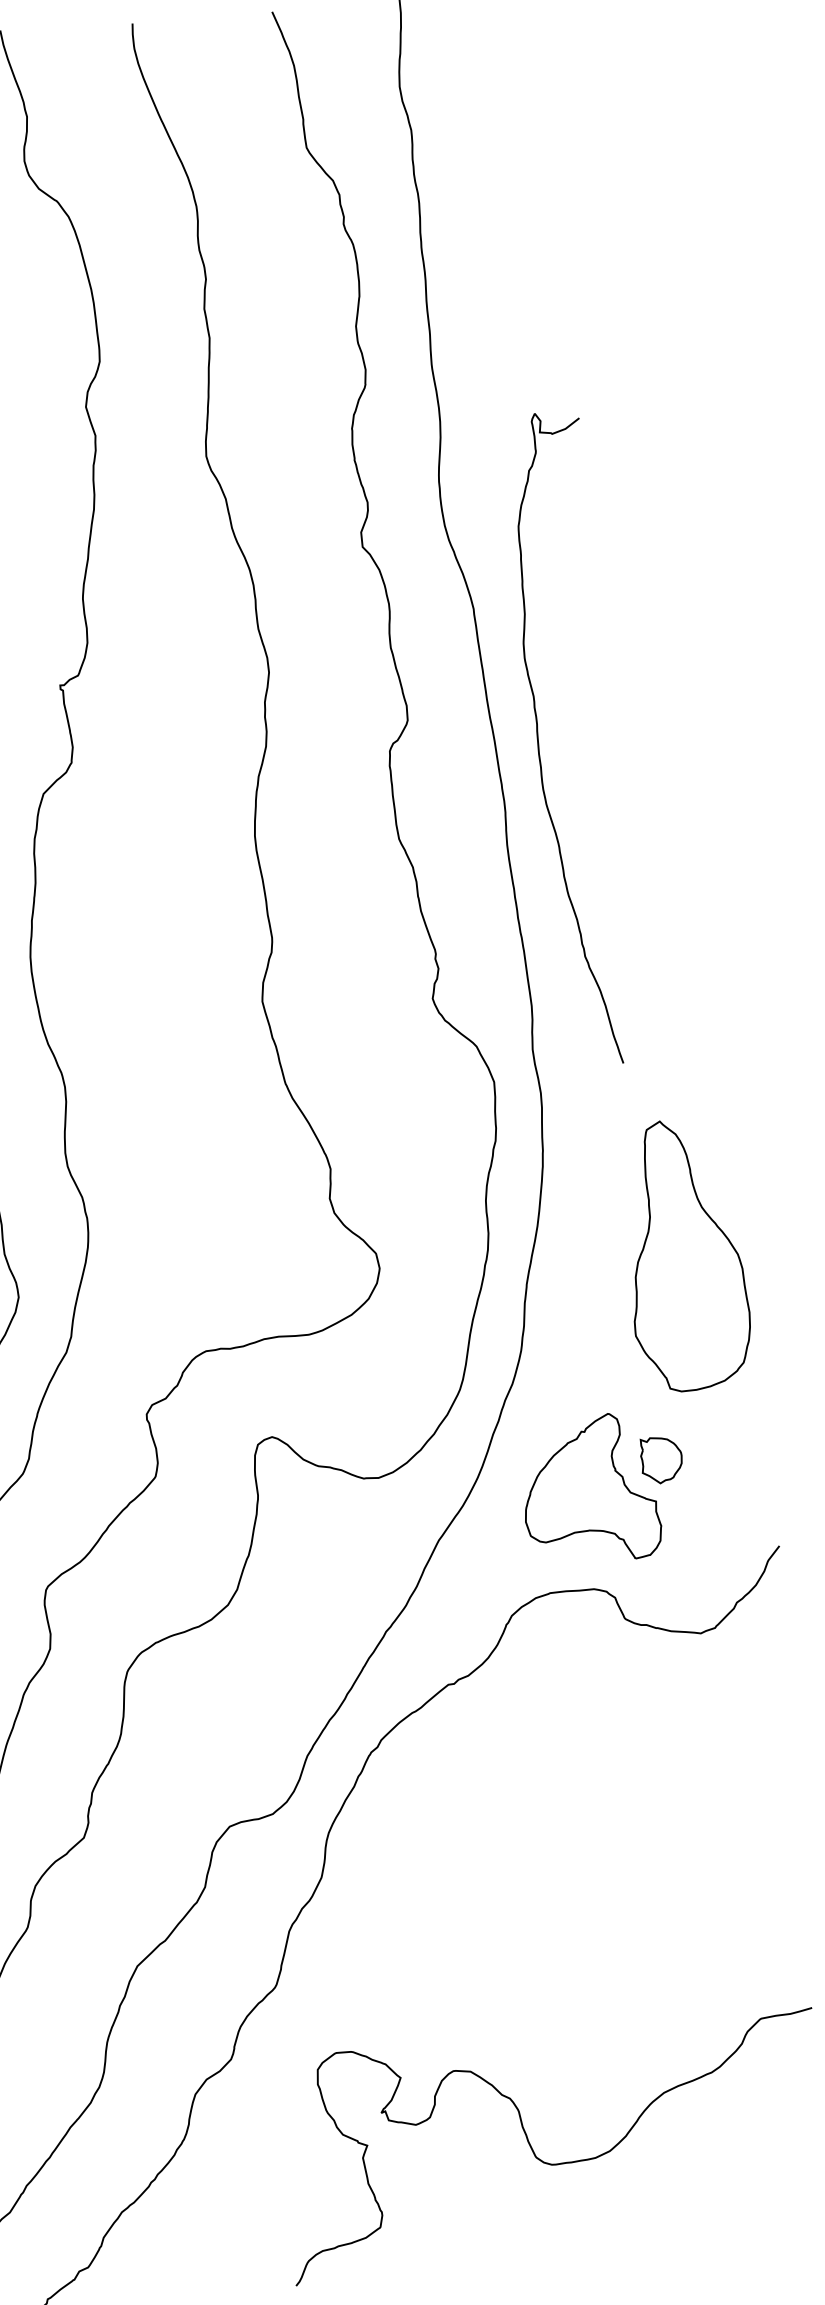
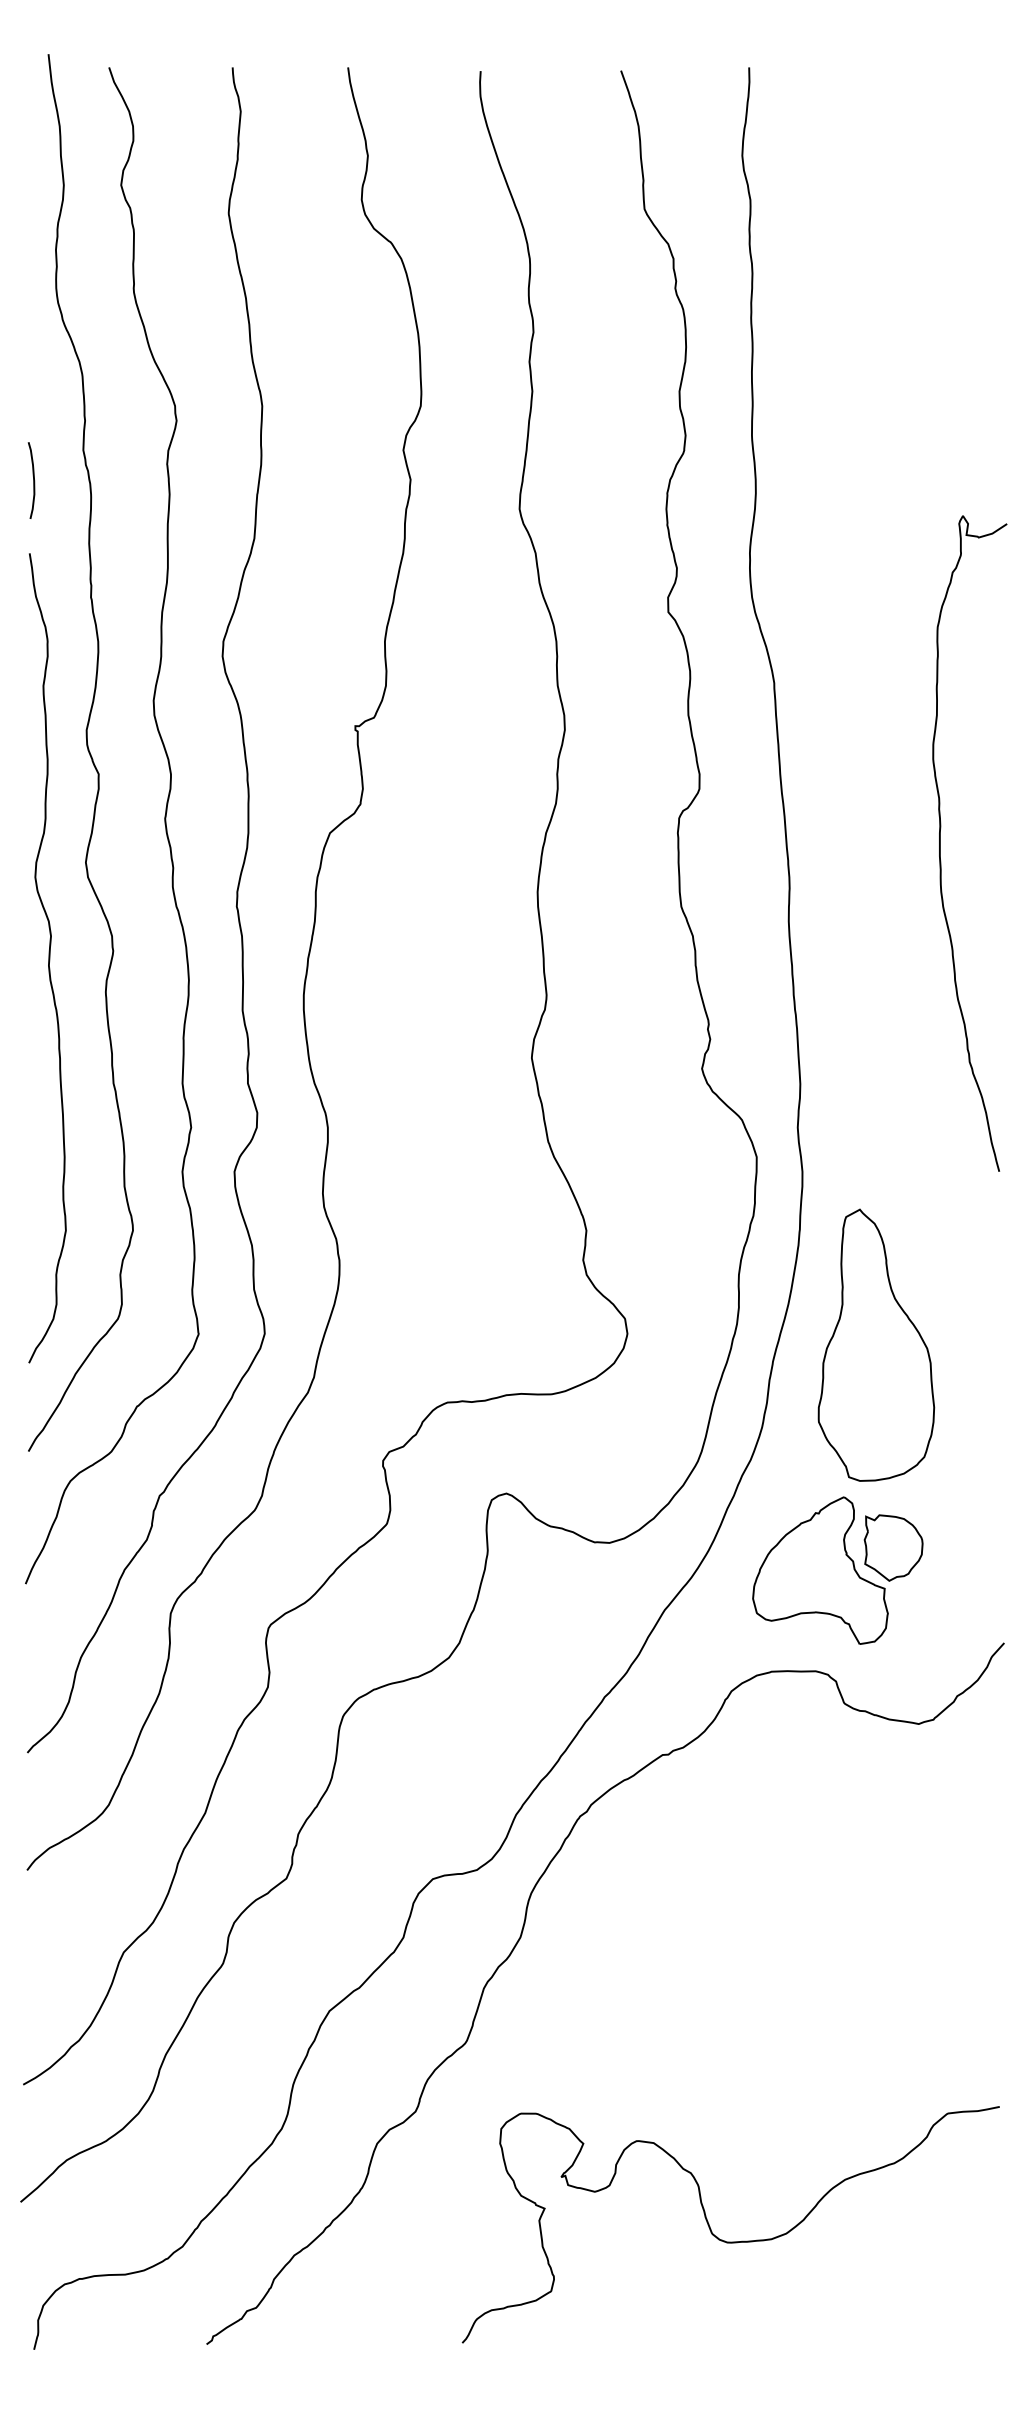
curve: (538, 741) -> (940, 843), moved
part: (687, 1254) -> (876, 1344), moved
part: (661, 1459) -> (893, 1547), size x1.43

